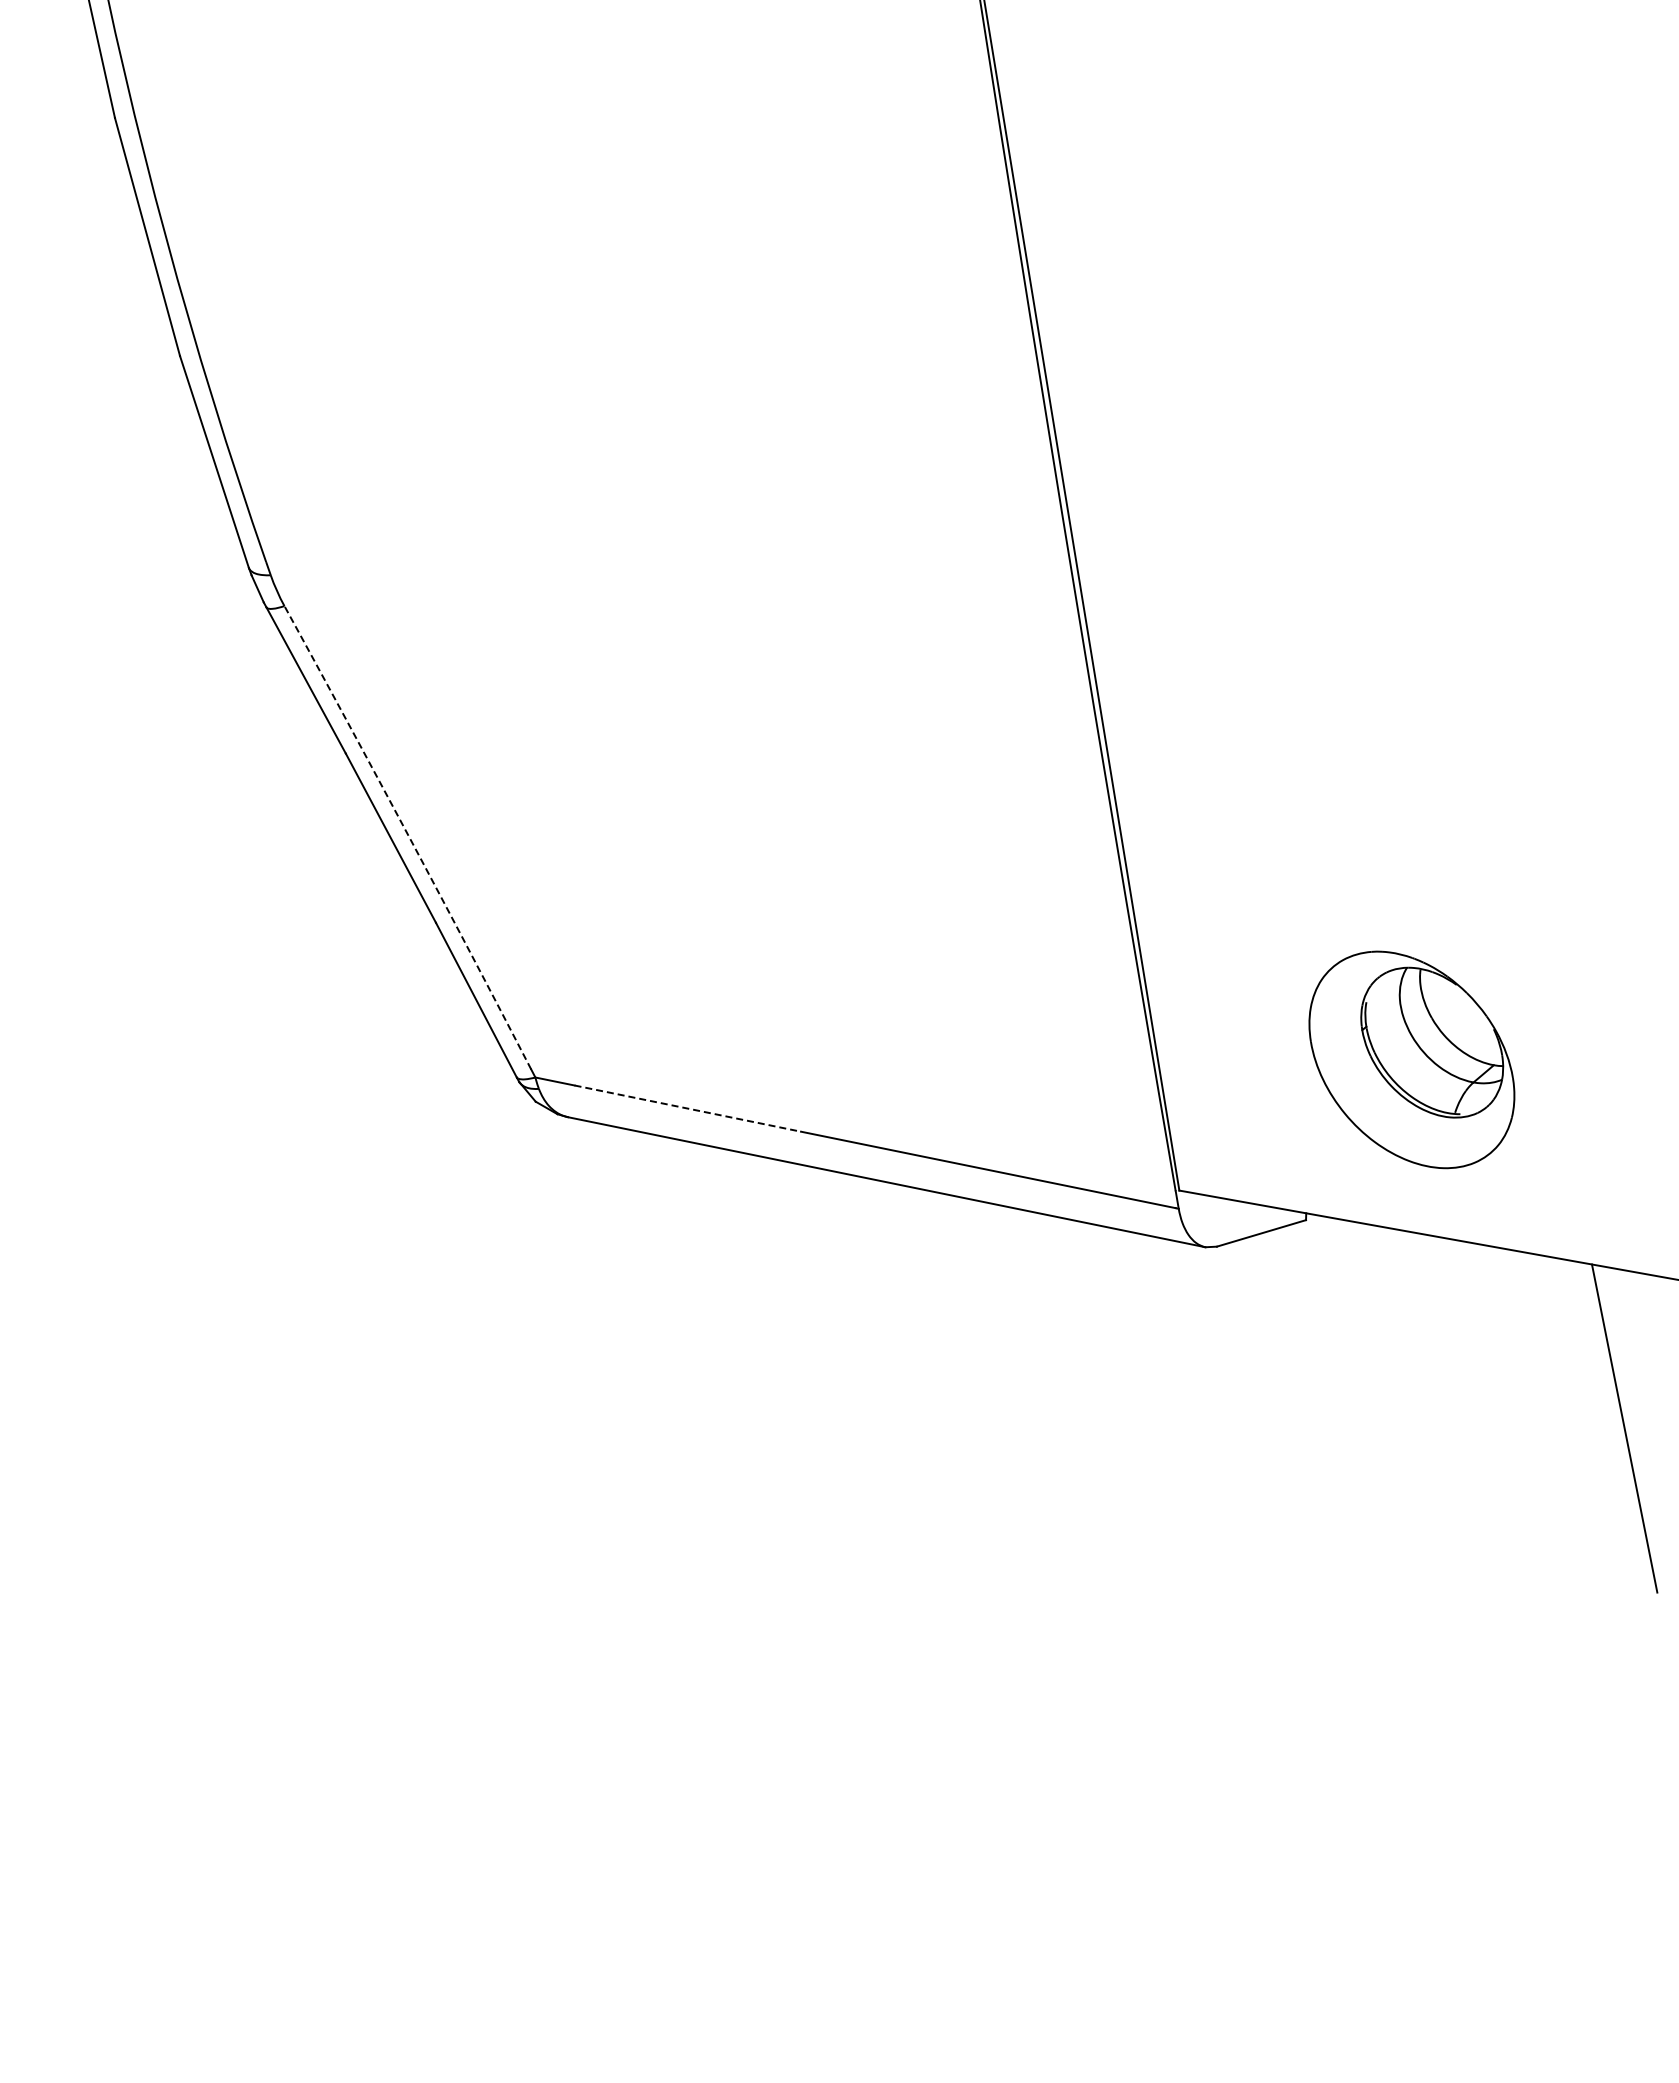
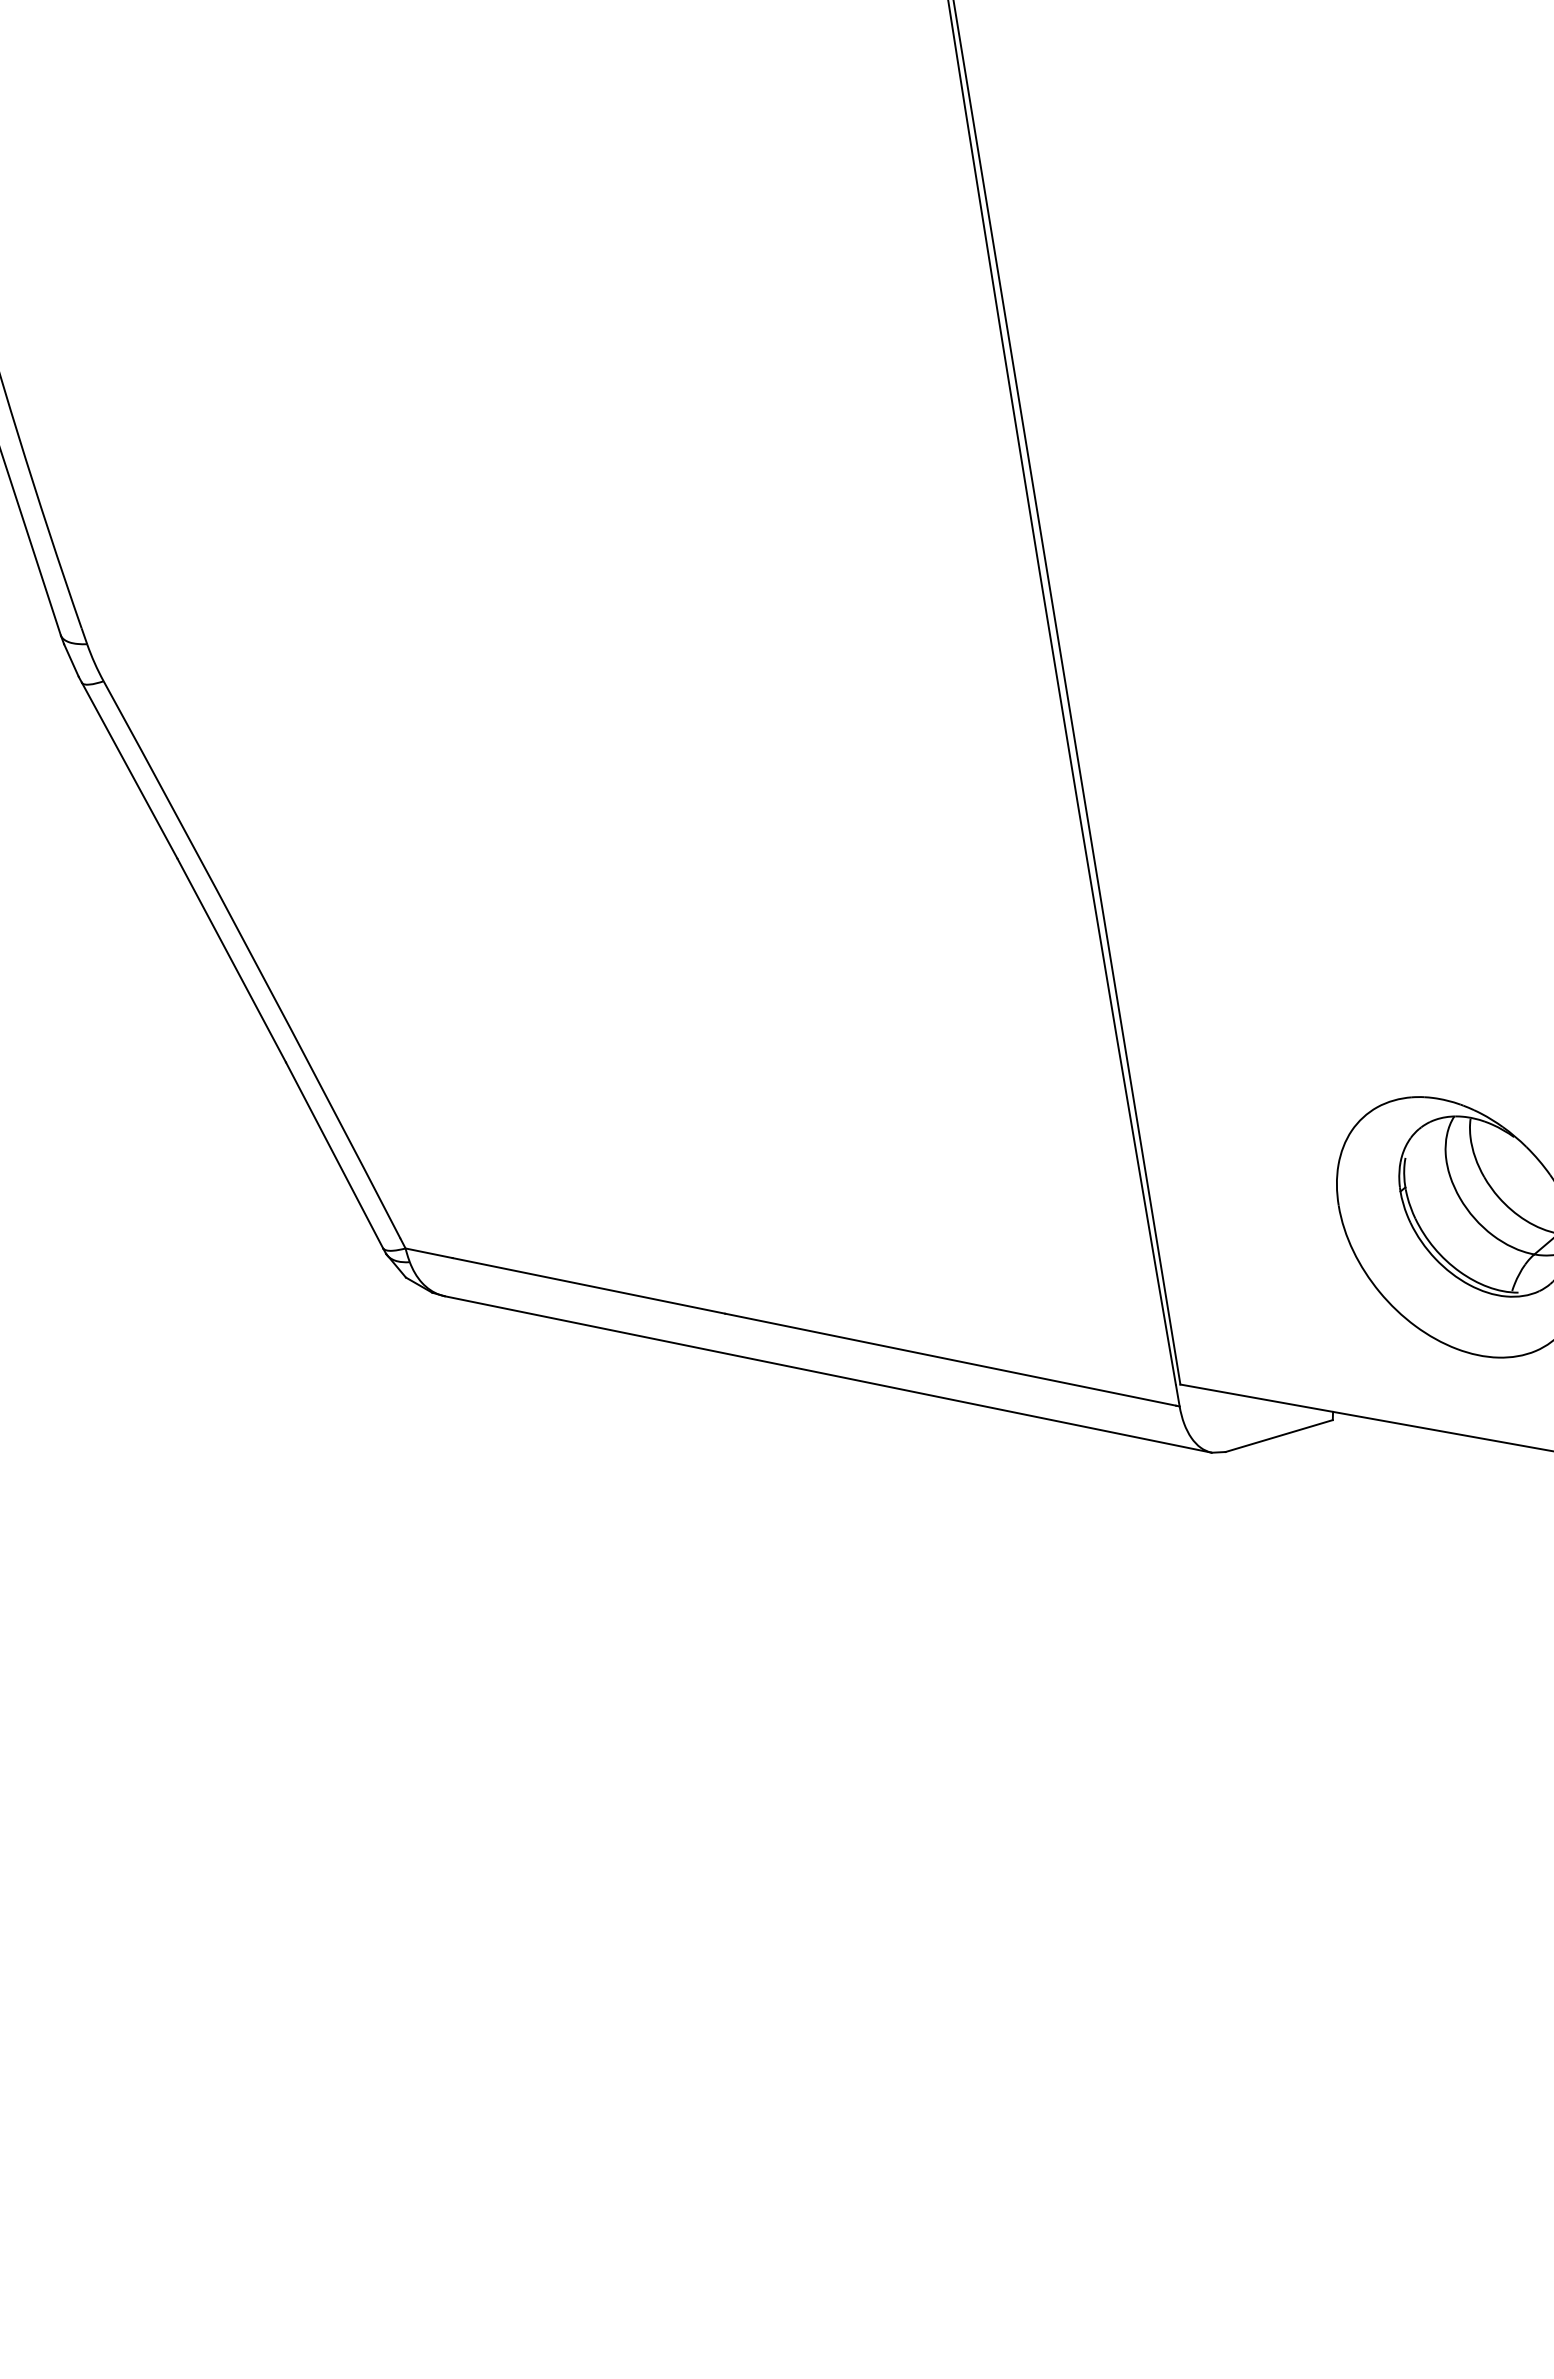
arc: (409, 837) -> (254, 959), dashed -> solid
line: (687, 1108) -> (588, 1285), dashed -> solid

